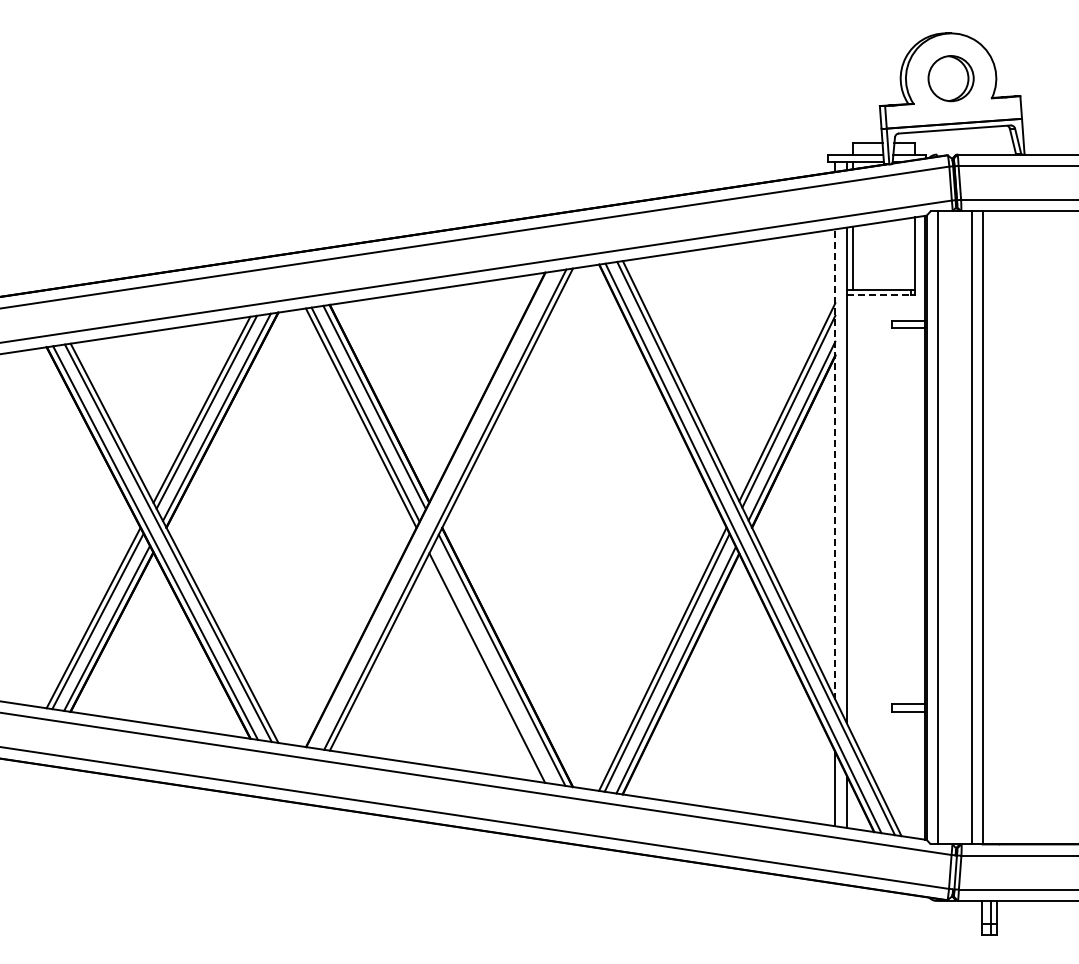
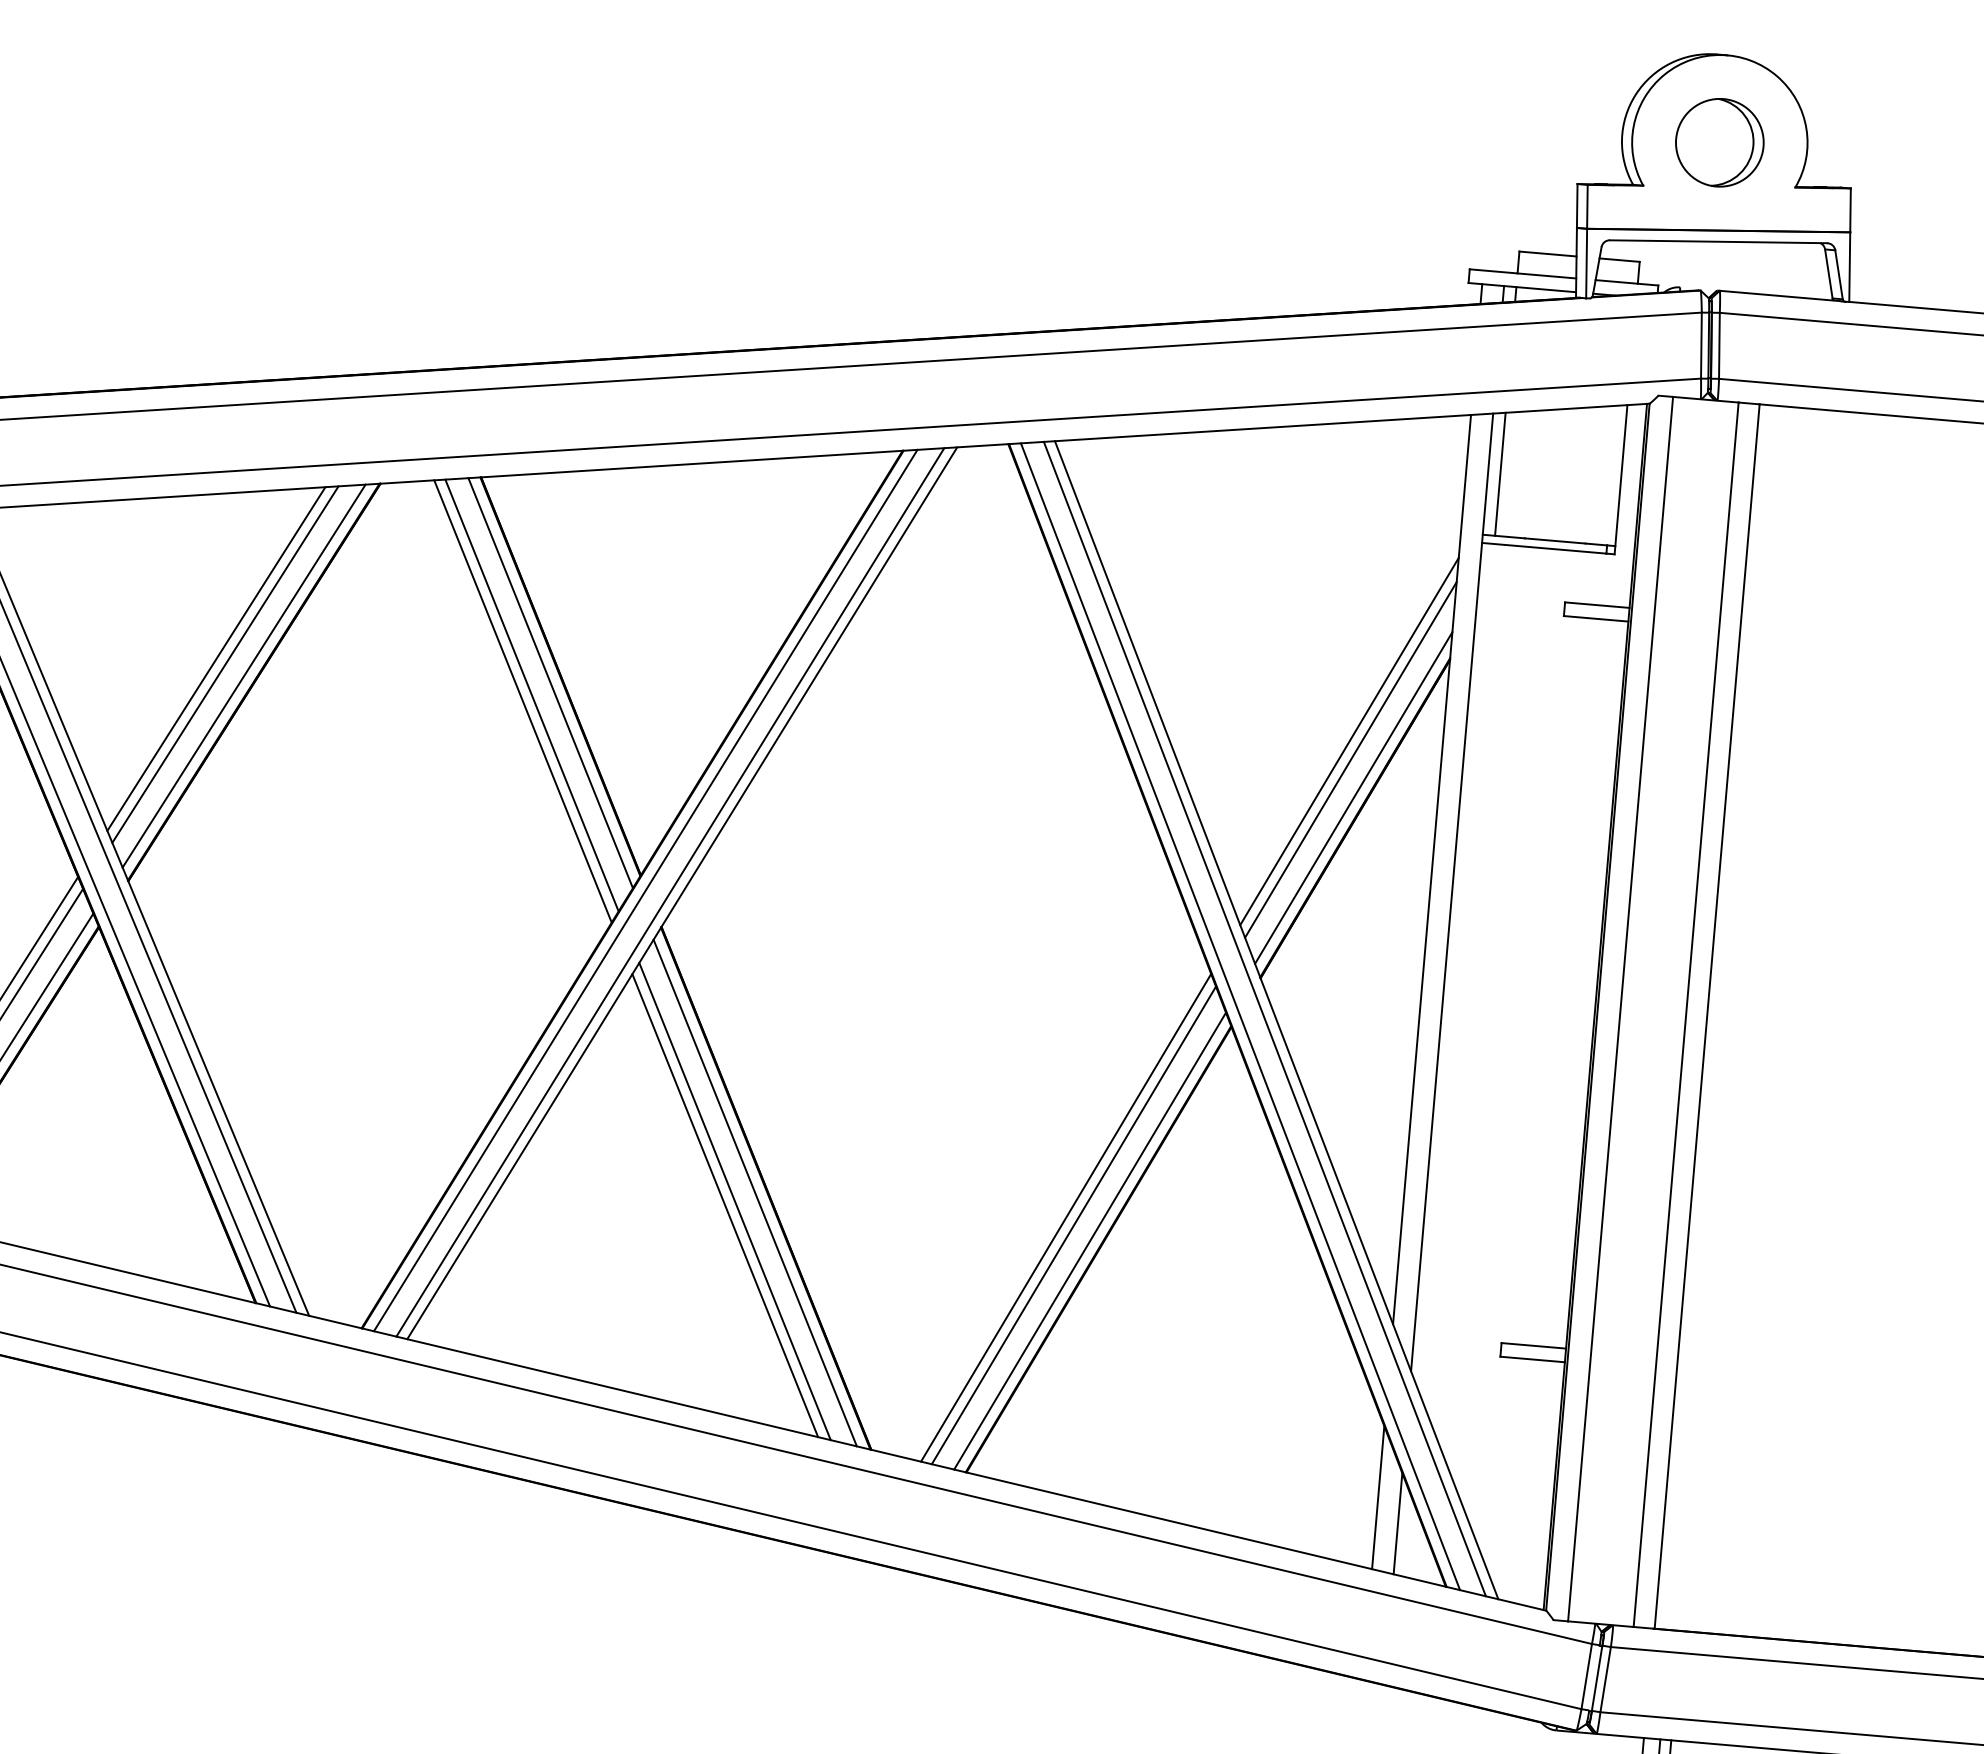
line: (879, 294) -> (1545, 548), dashed -> solid
line: (835, 463) -> (1432, 867), dashed -> solid
line: (432, 509) -> (645, 889), added
line: (491, 665) -> (733, 1201), added

